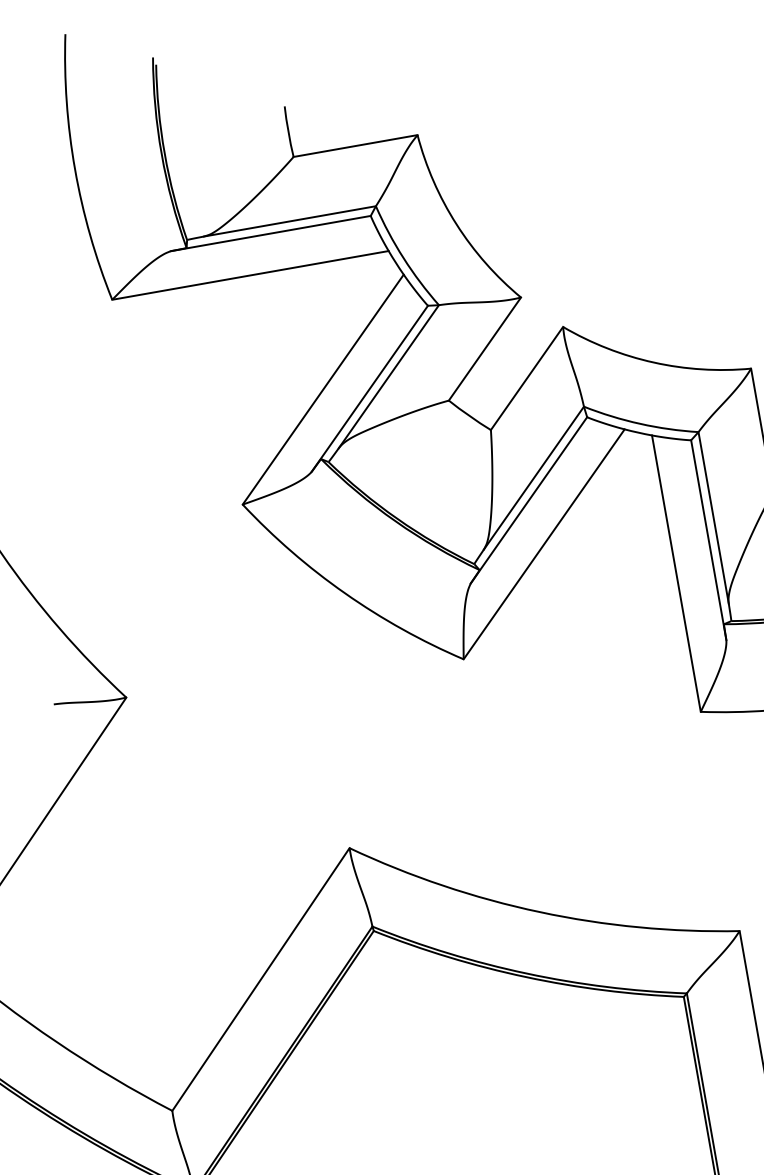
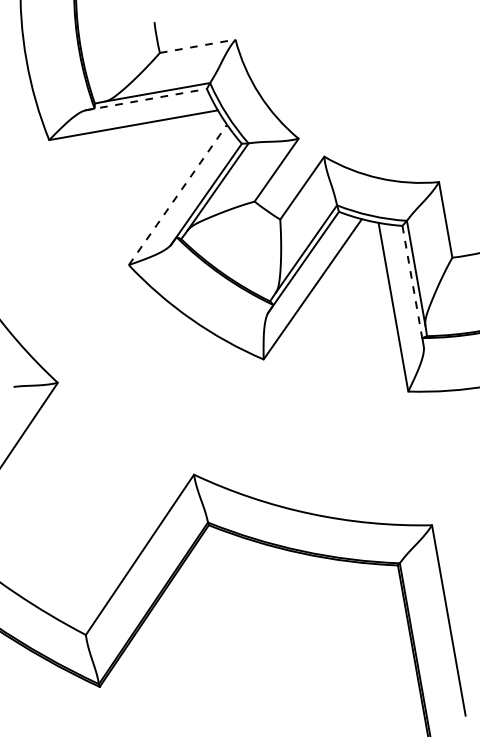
line: (356, 146) -> (198, 46), solid -> dashed
line: (271, 233) -> (146, 99), solid -> dashed
line: (322, 388) -> (177, 194), solid -> dashed
line: (709, 539) -> (413, 286), solid -> dashed

